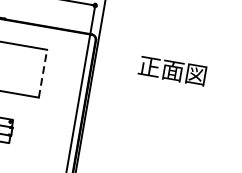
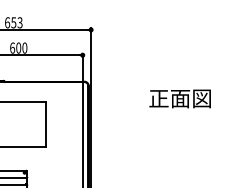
text: (171, 70) -> (179, 98), moved
line: (43, 73) -> (46, 124), dashed -> solid

